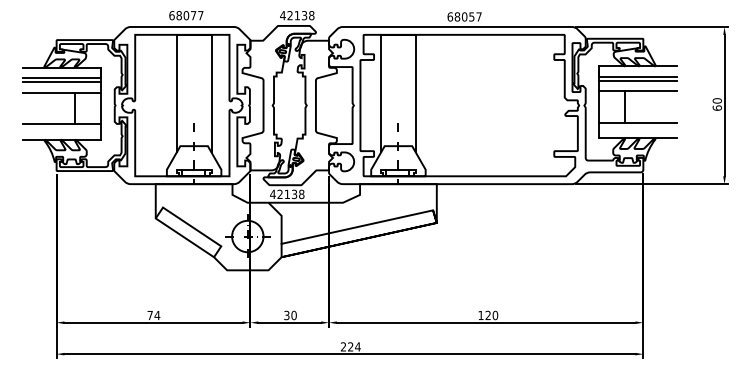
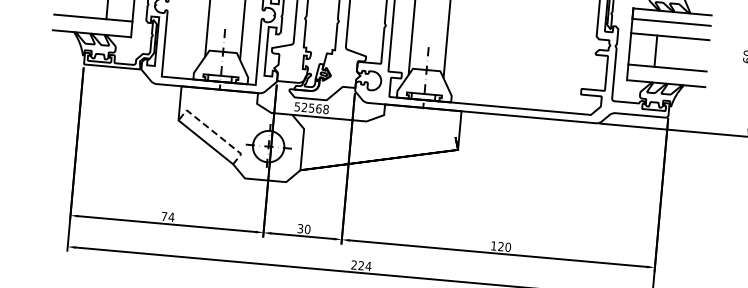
line: (637, 80) -> (670, 25), removed
text: (283, 194) -> (307, 107), 42138 -> 52568
line: (192, 226) -> (214, 131), solid -> dashed
line: (357, 226) -> (378, 146), removed

